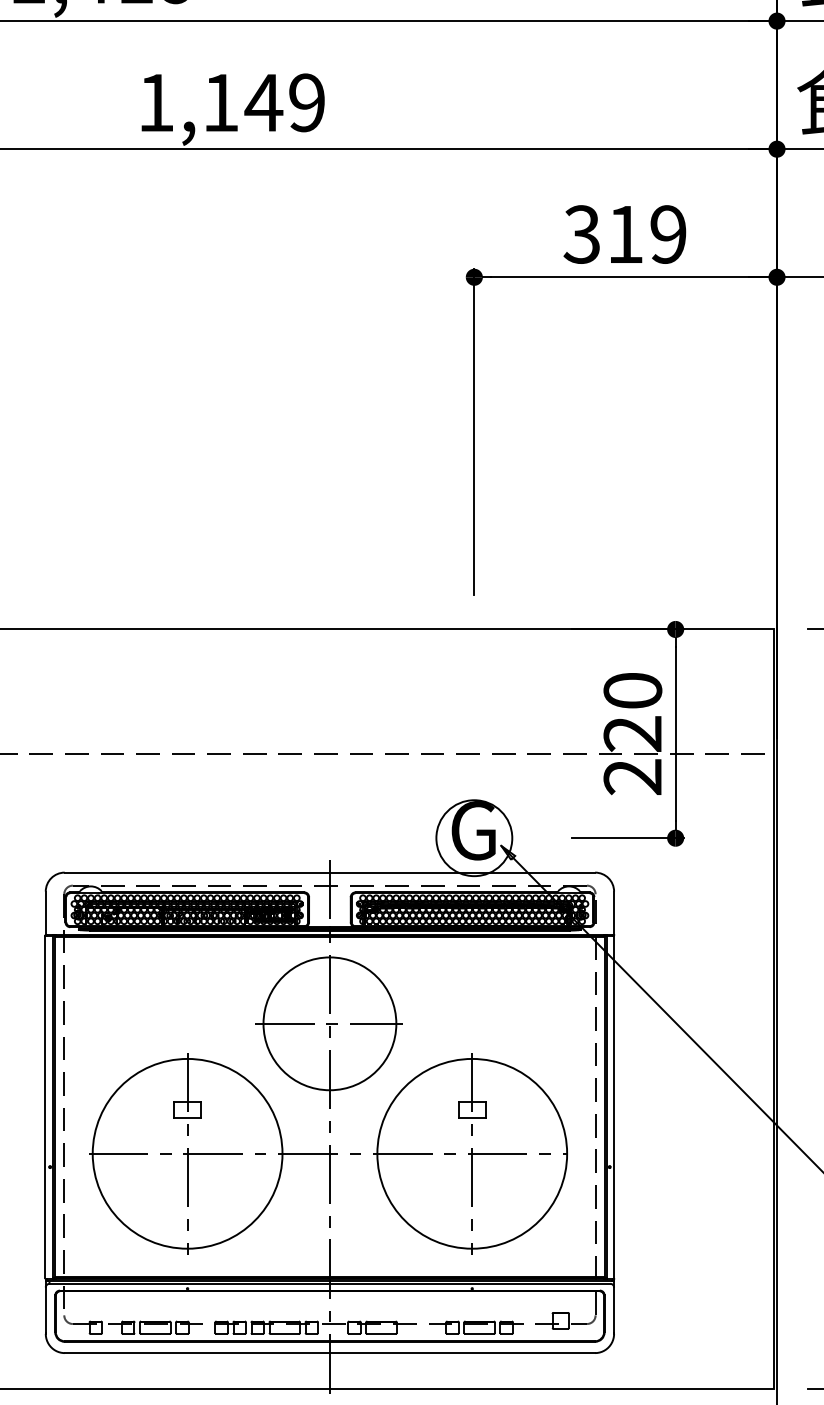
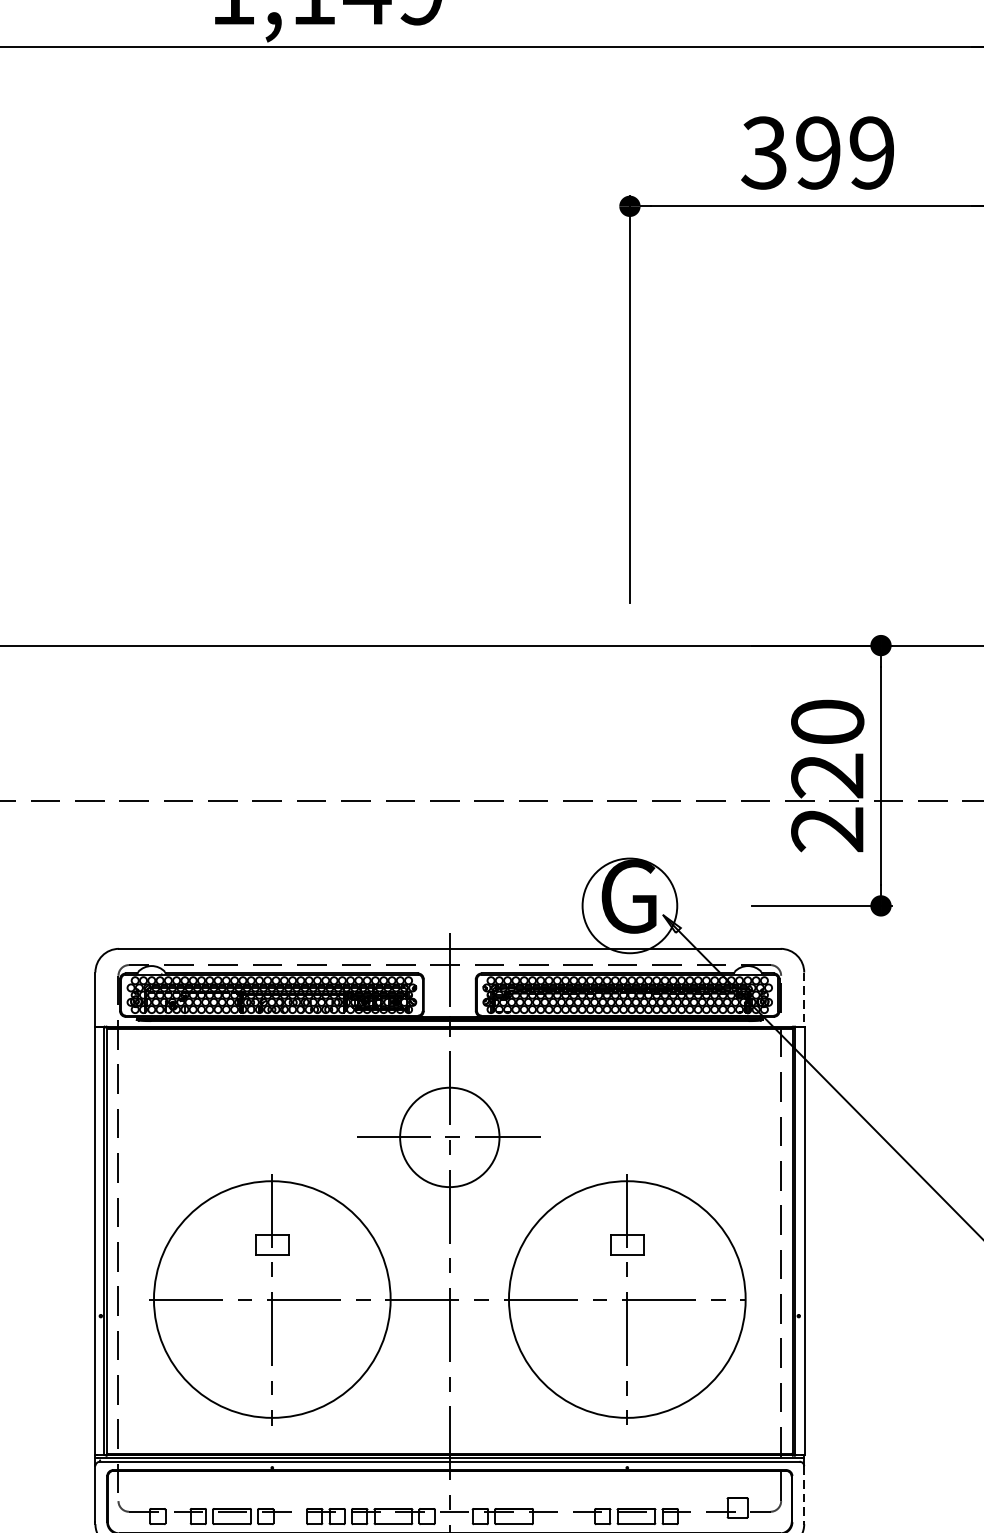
text: (624, 234) -> (817, 152), 319 -> 399
line: (614, 913) -> (804, 999), solid -> dashed
circle: (329, 1023) -> (449, 1137), size x0.6
line: (614, 1309) -> (804, 1493), solid -> dashed

